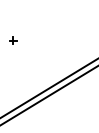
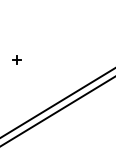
part: (13, 40) -> (17, 59), moved

